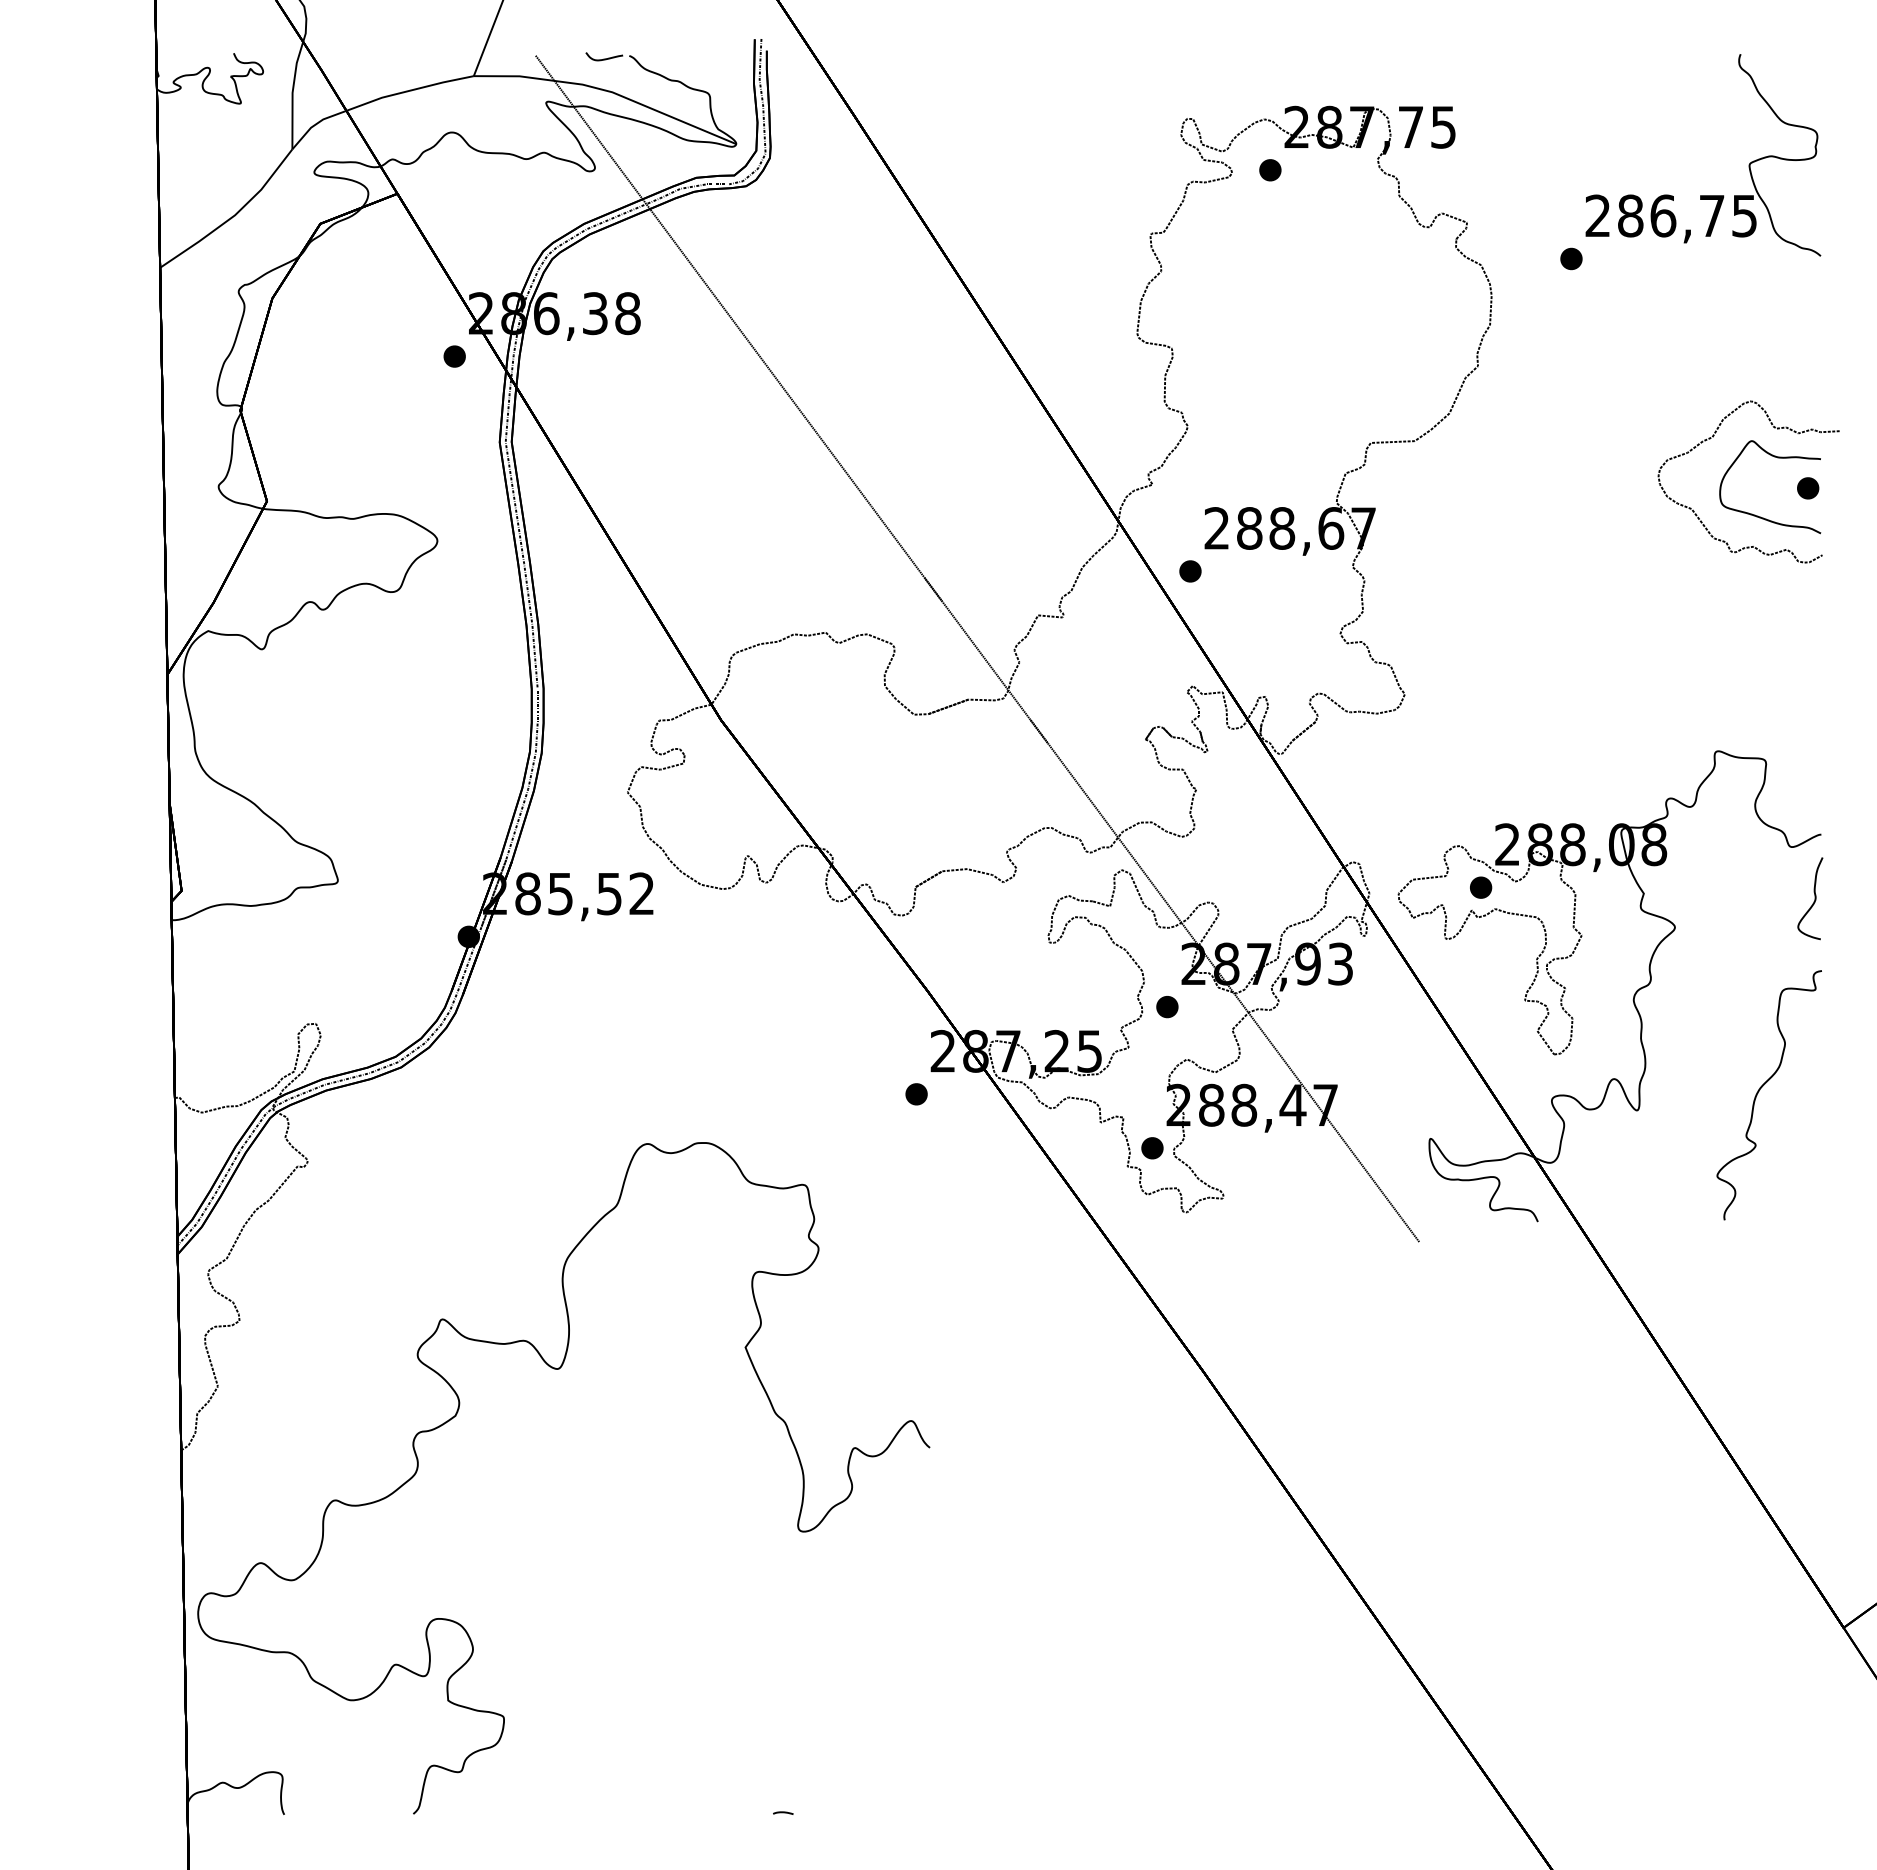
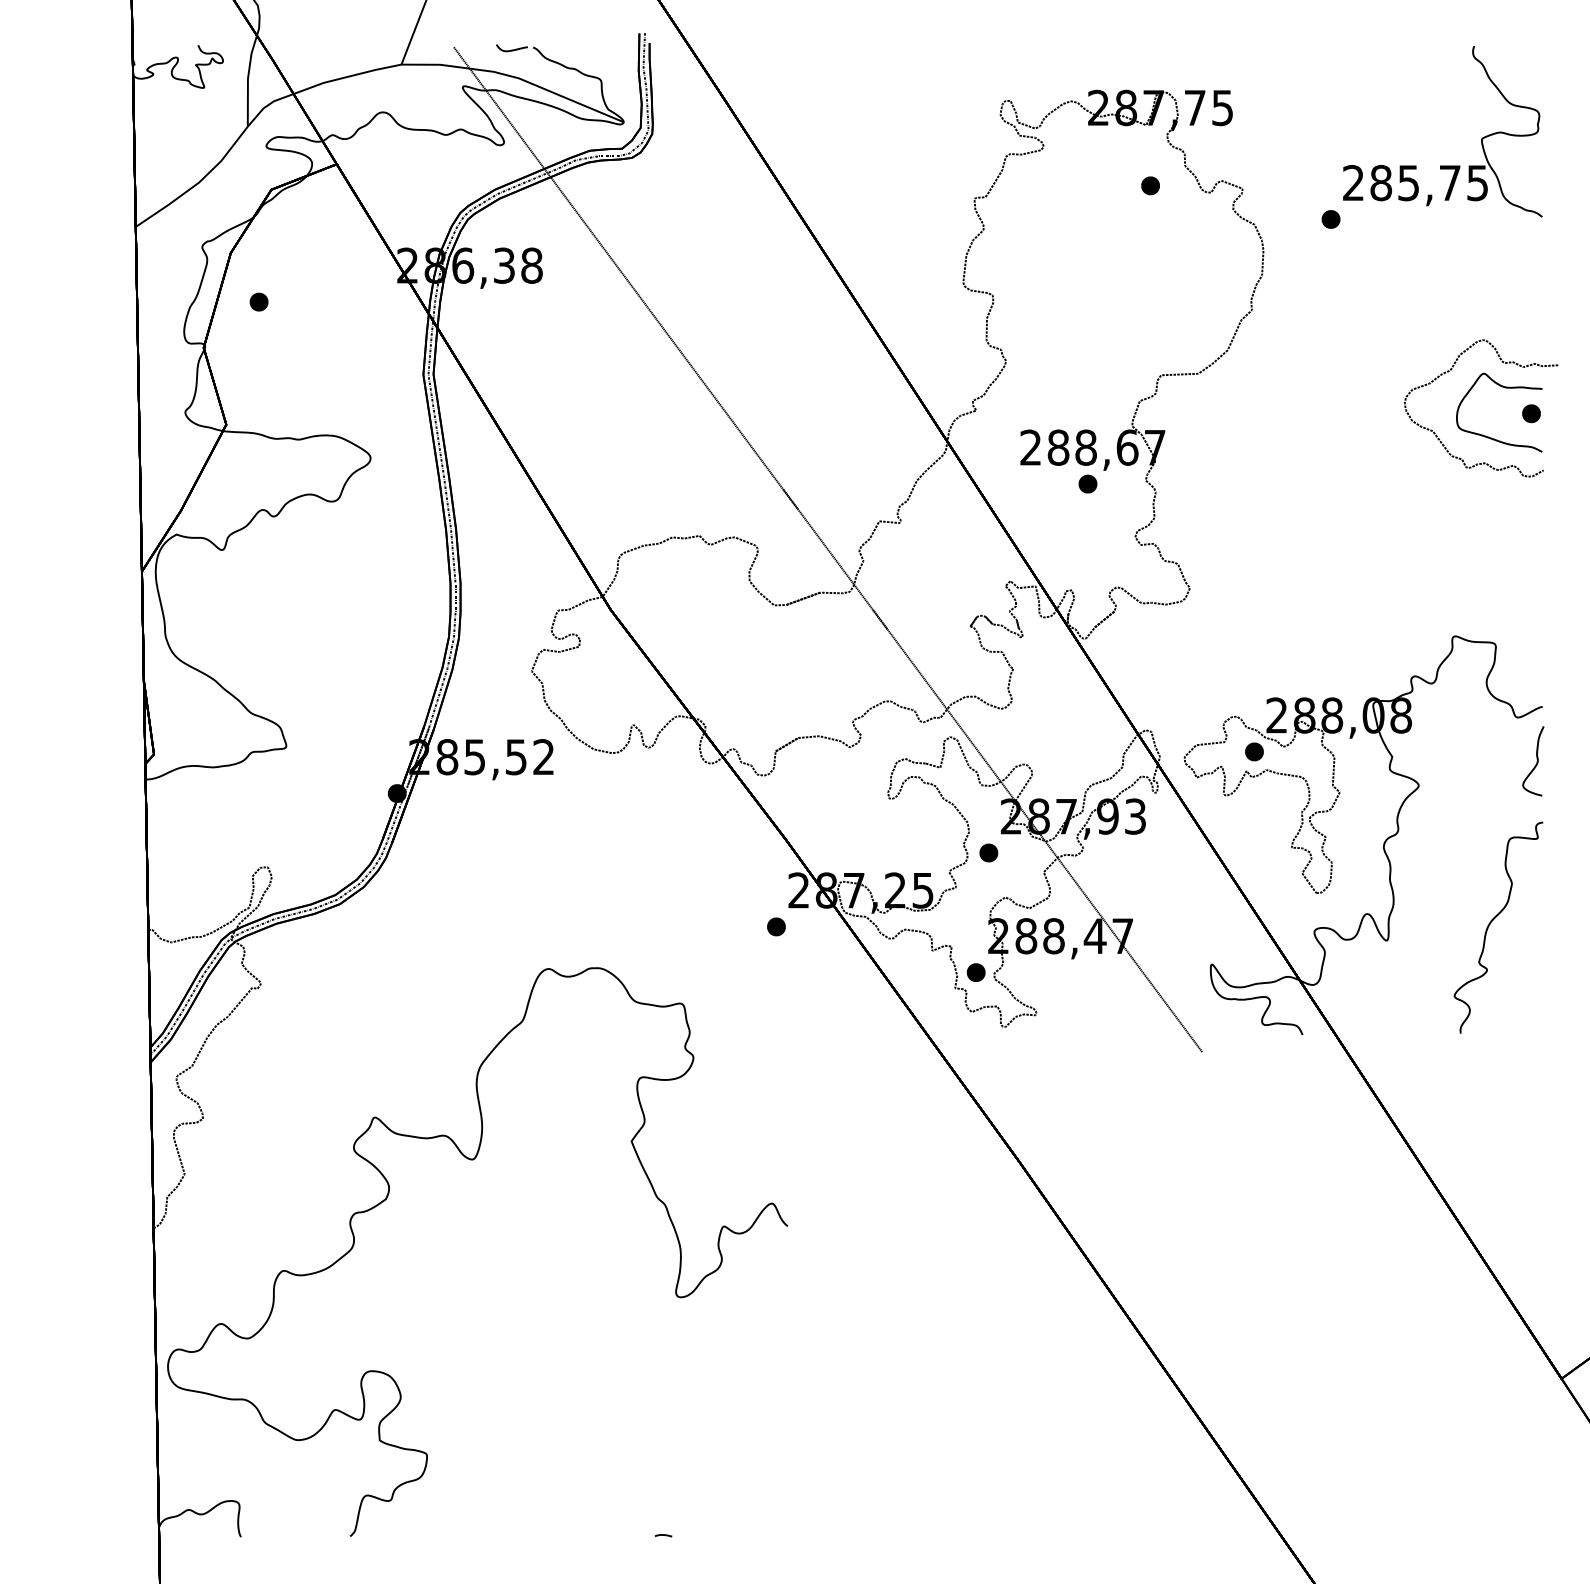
part: (1270, 170) -> (1150, 186), moved
text: (1663, 215) -> (1409, 182), 286,75 -> 285,75
part: (454, 356) -> (258, 302), moved
part: (1190, 571) -> (1088, 484), moved

